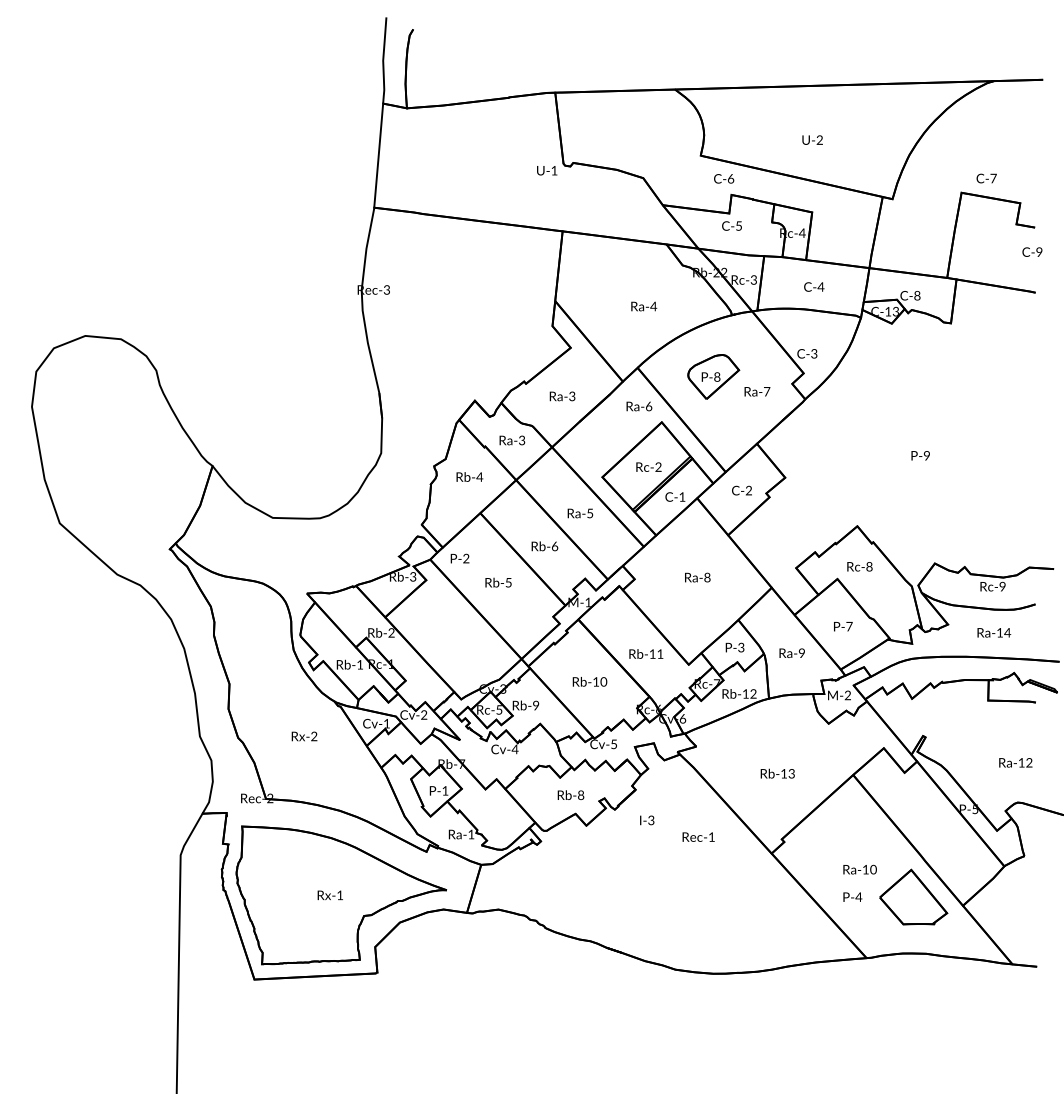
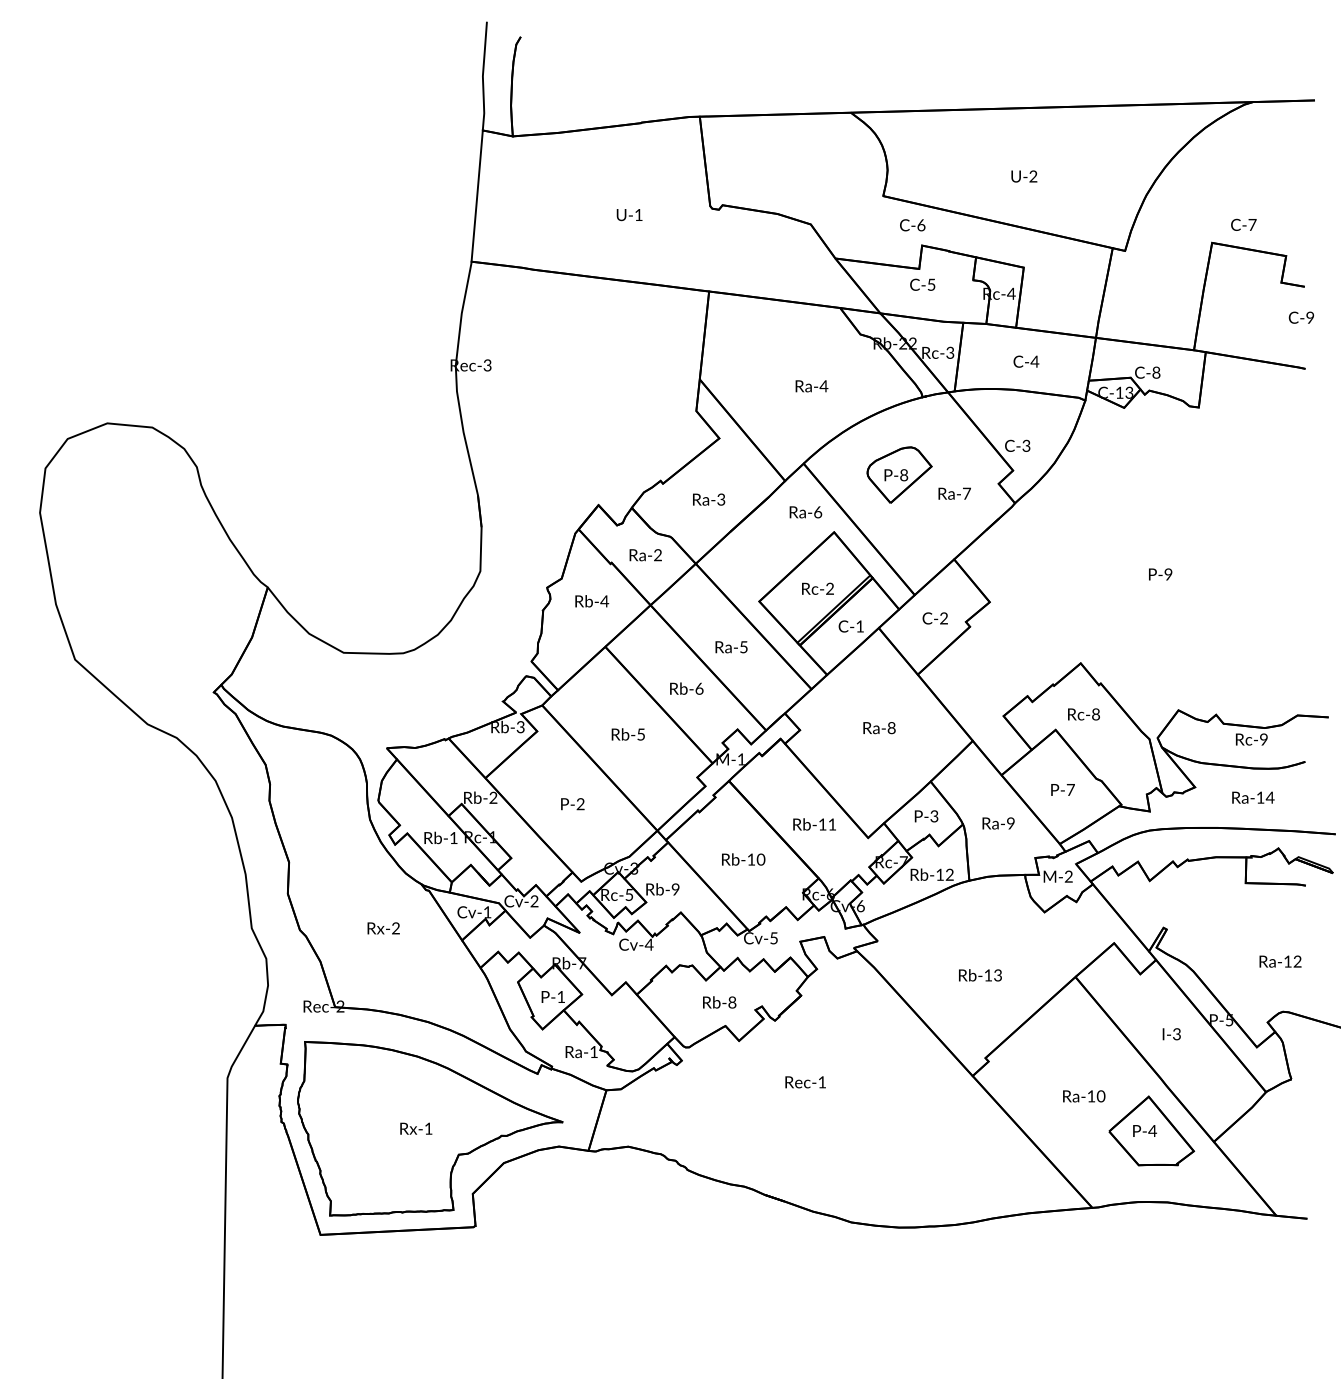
text: (547, 171) -> (629, 215), moved
text: (521, 442) -> (657, 557), Ra-3 -> Ra-2
text: (459, 558) -> (572, 804), moved
text: (646, 820) -> (1171, 1034), moved
text: (698, 837) -> (805, 1082), moved
text: (852, 896) -> (1144, 1130), moved

